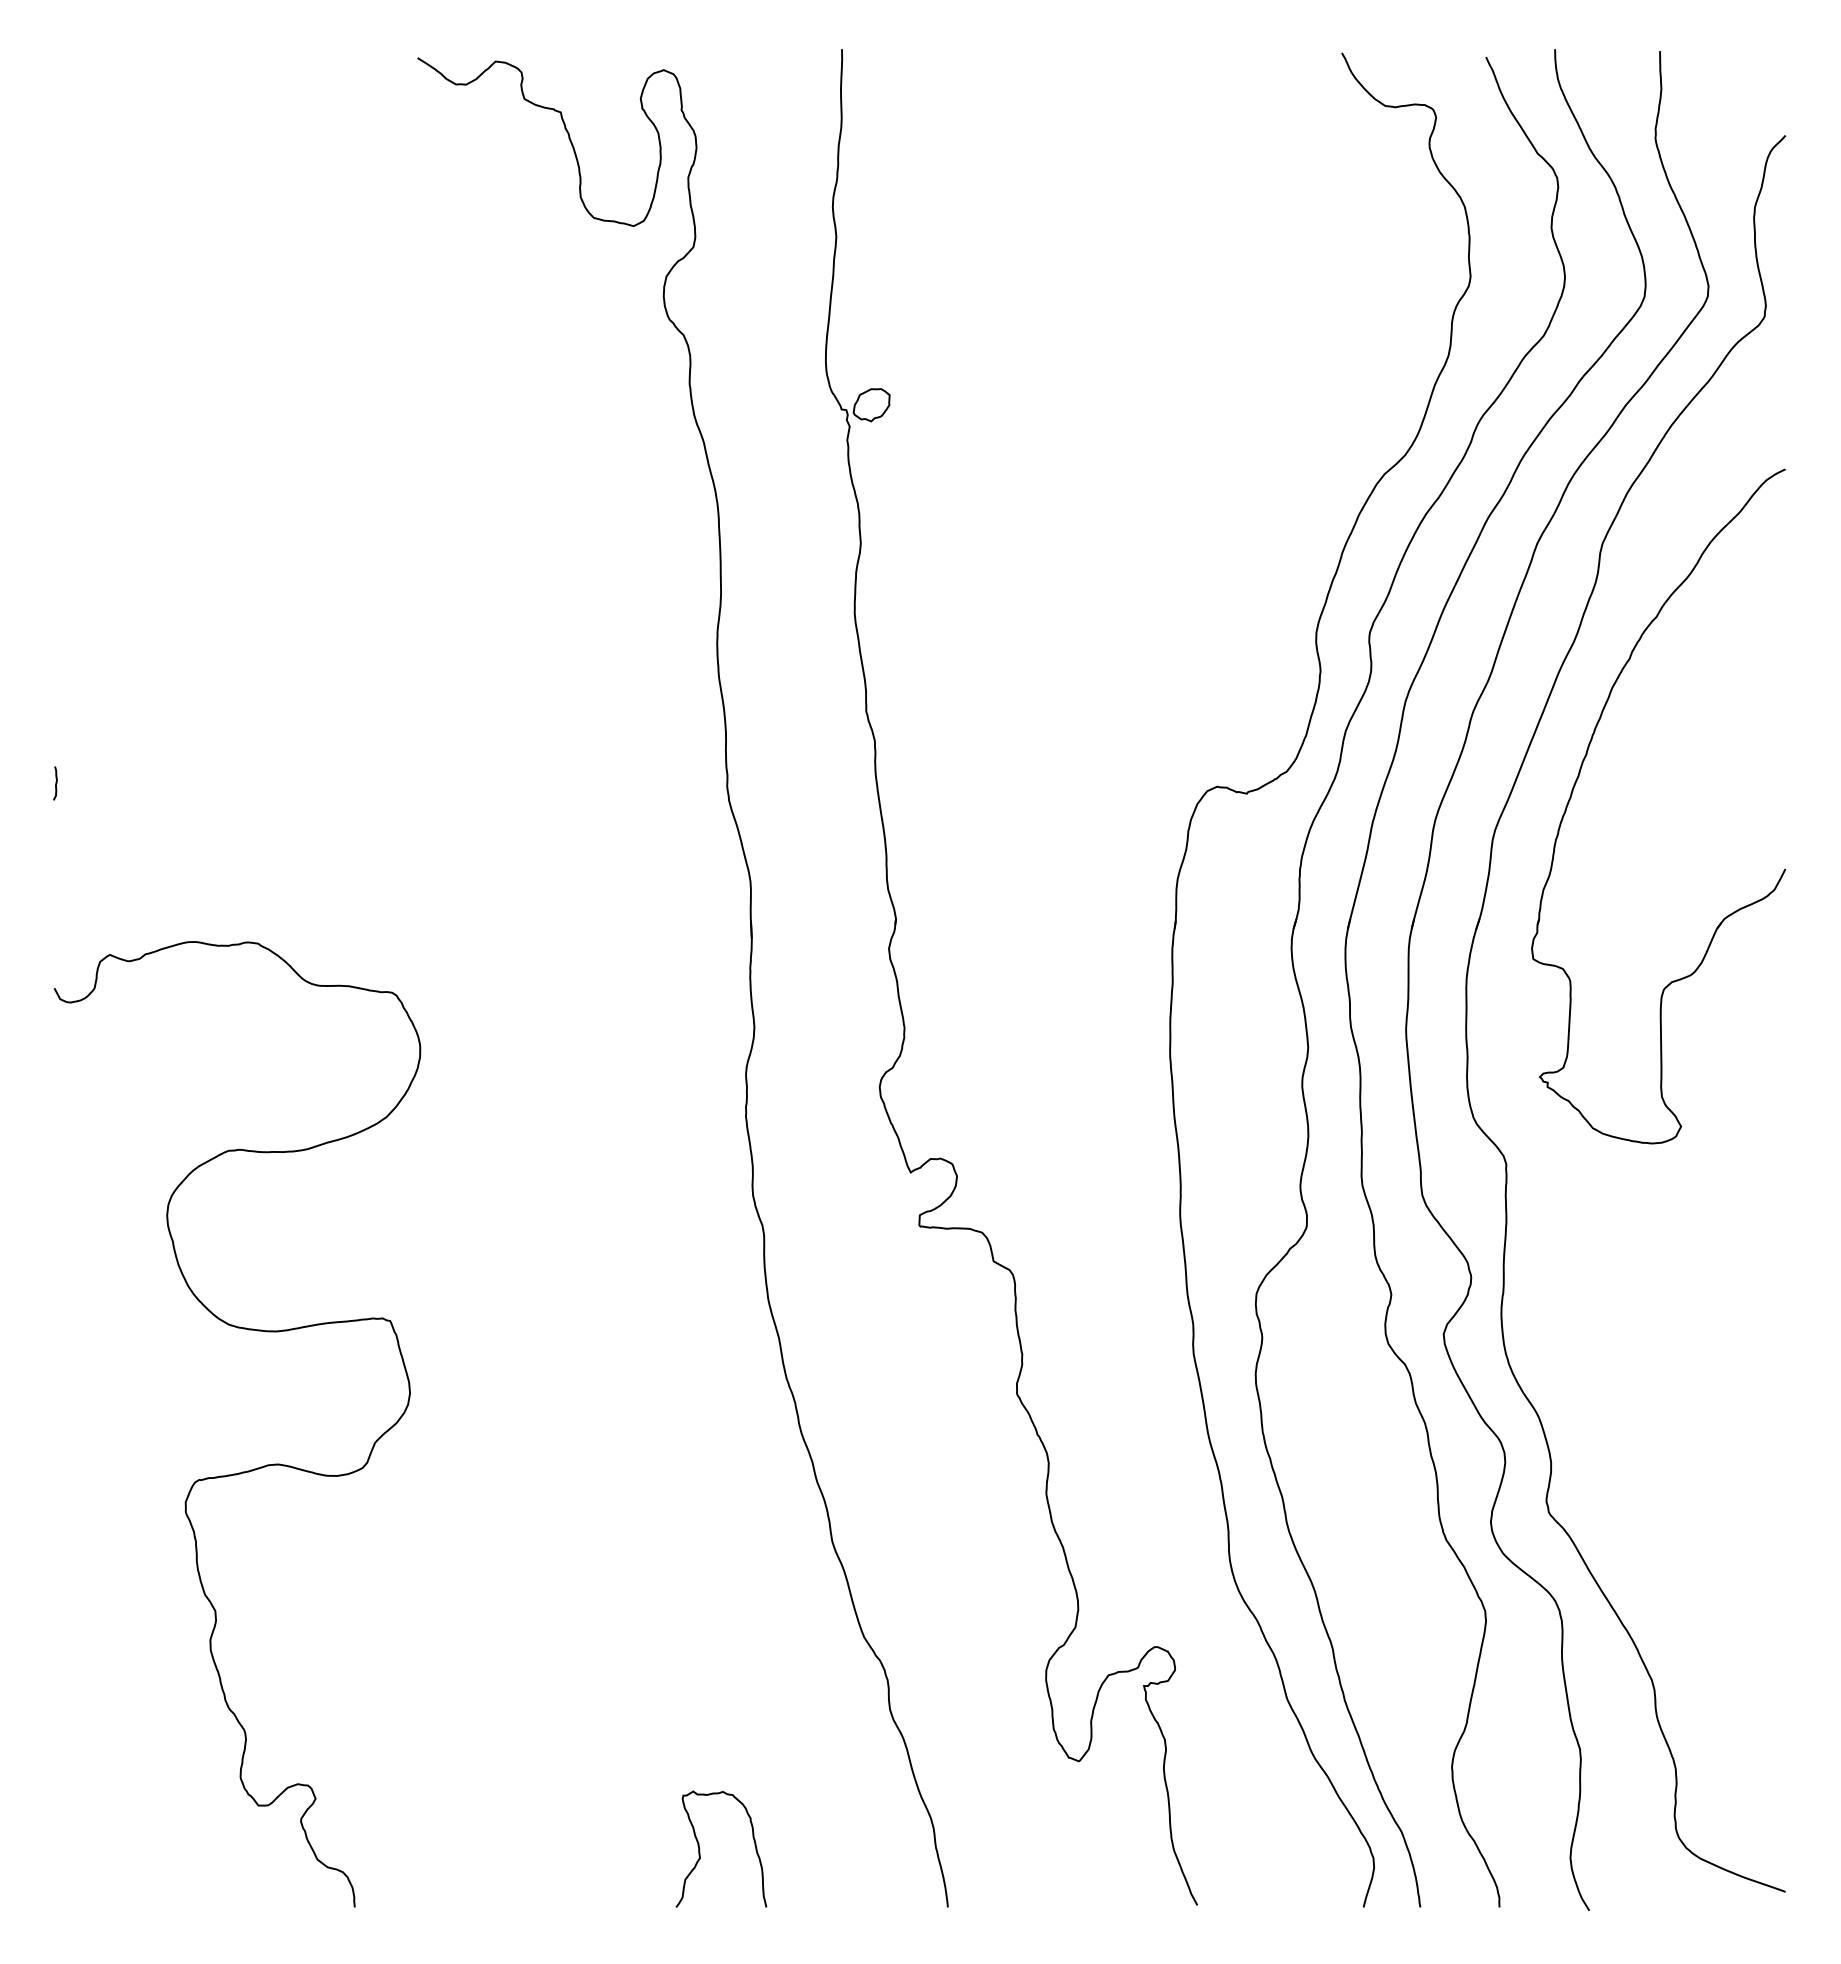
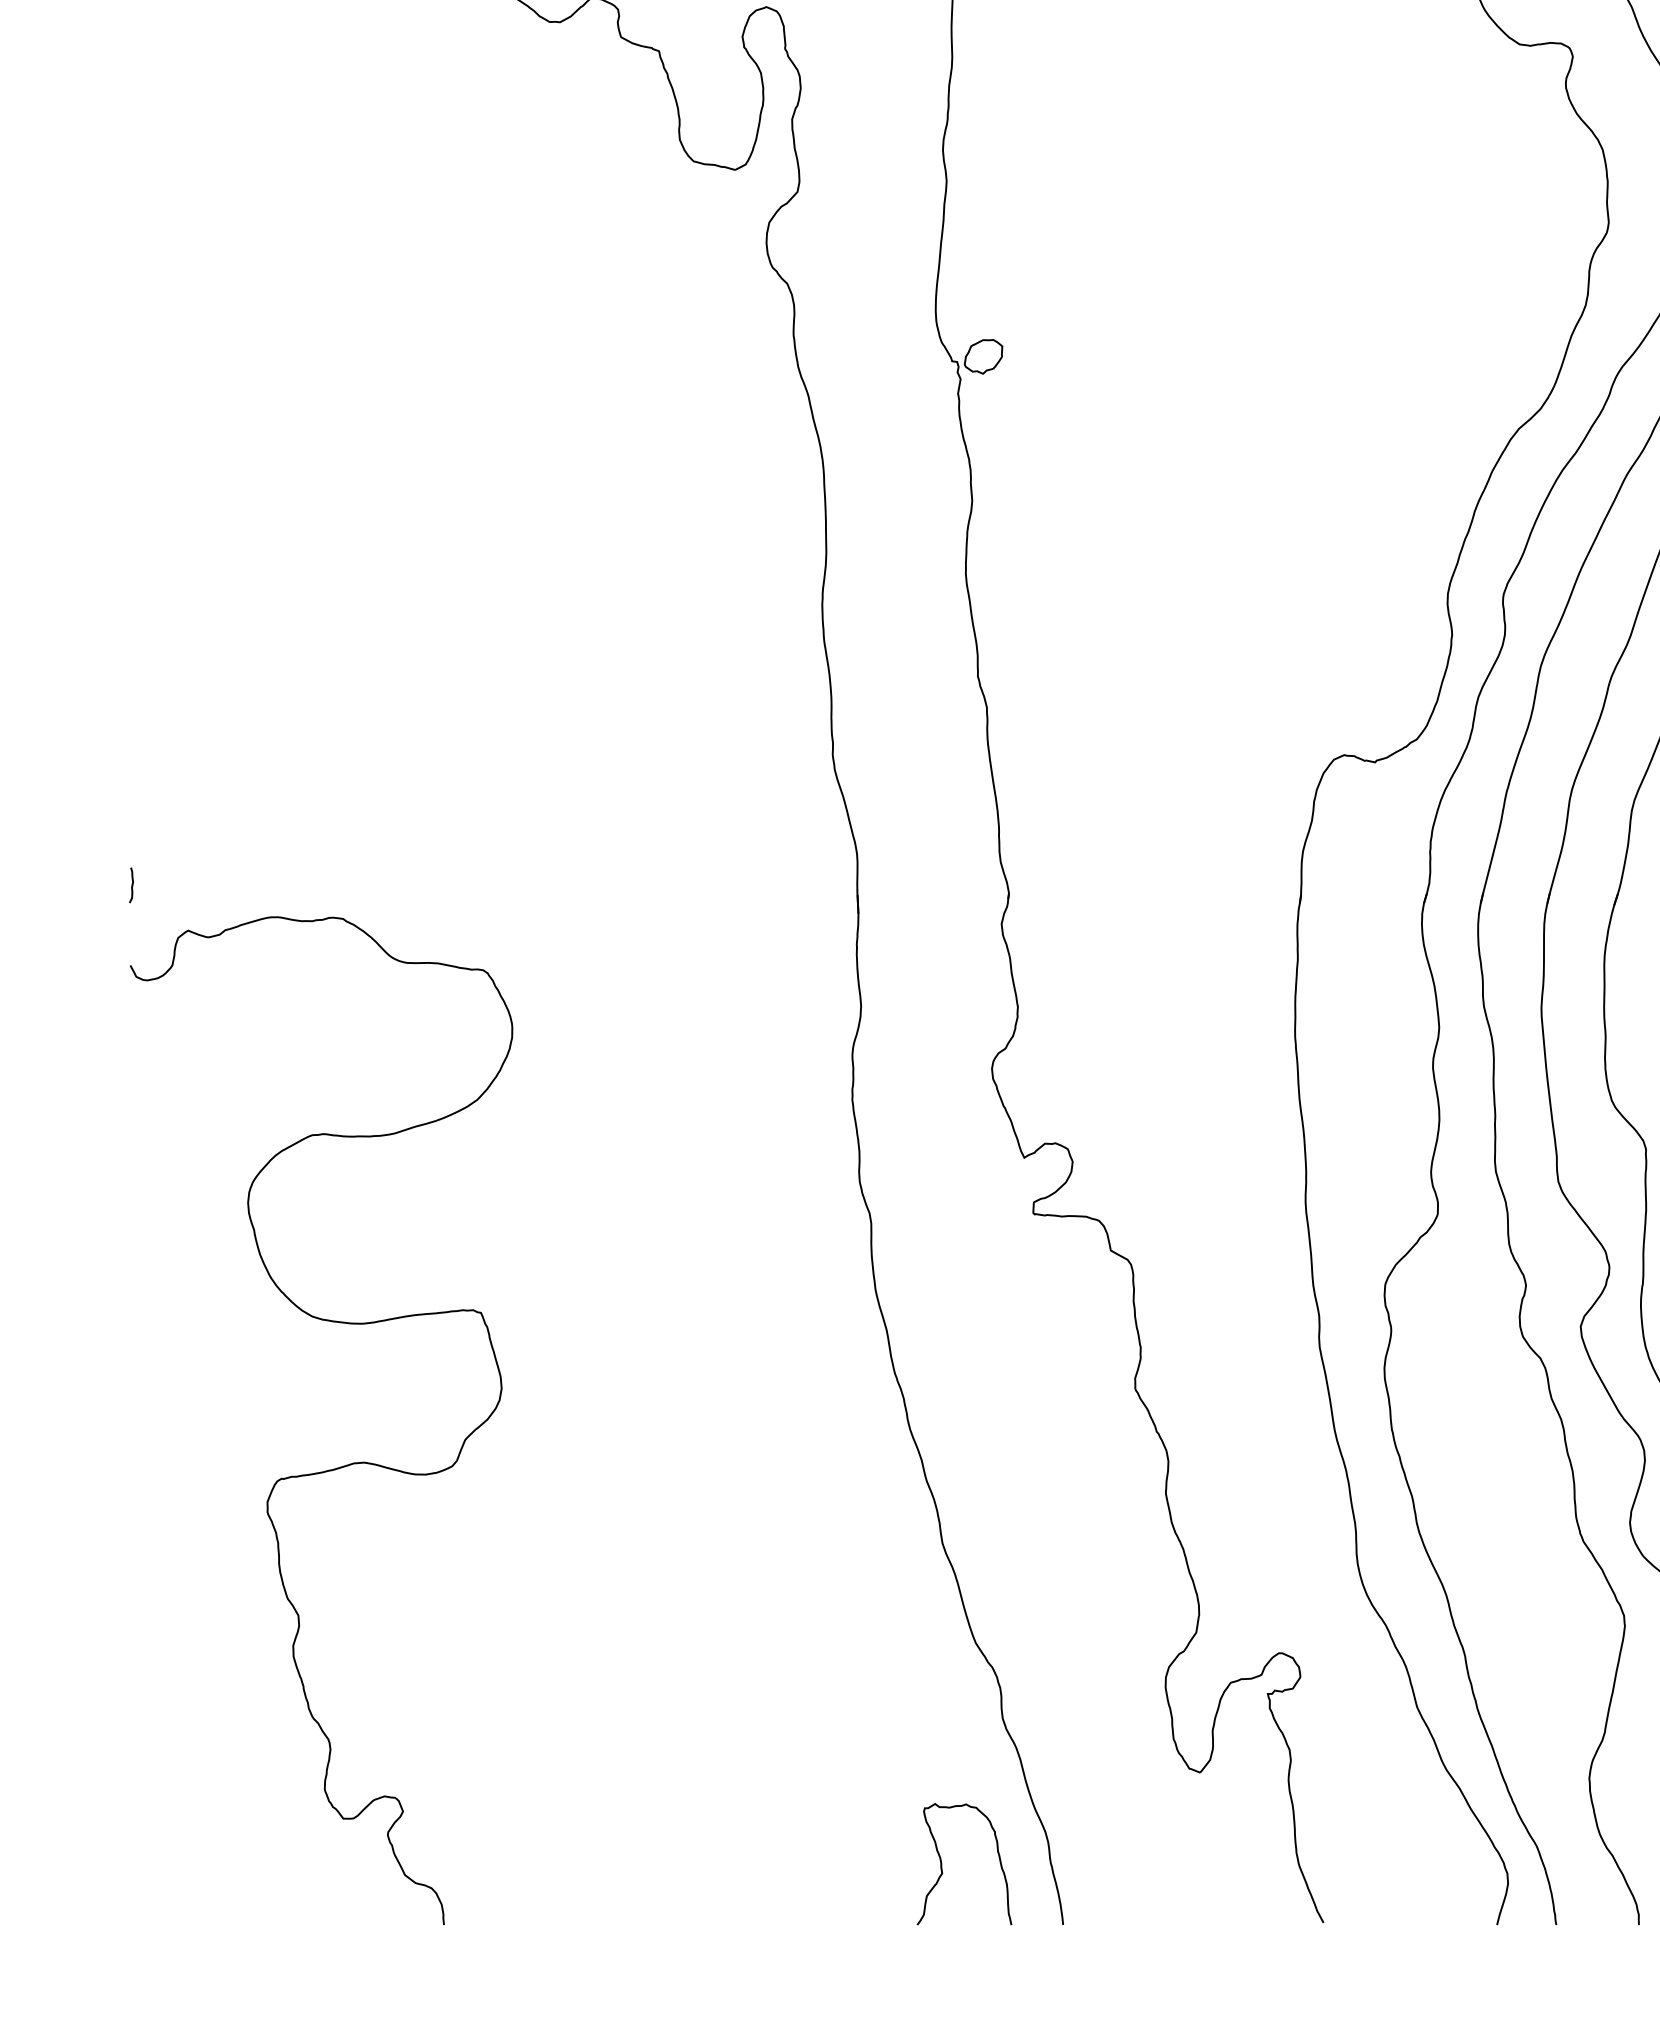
curve: (55, 783) -> (131, 885), moved
curve: (700, 1849) -> (942, 1864), moved

